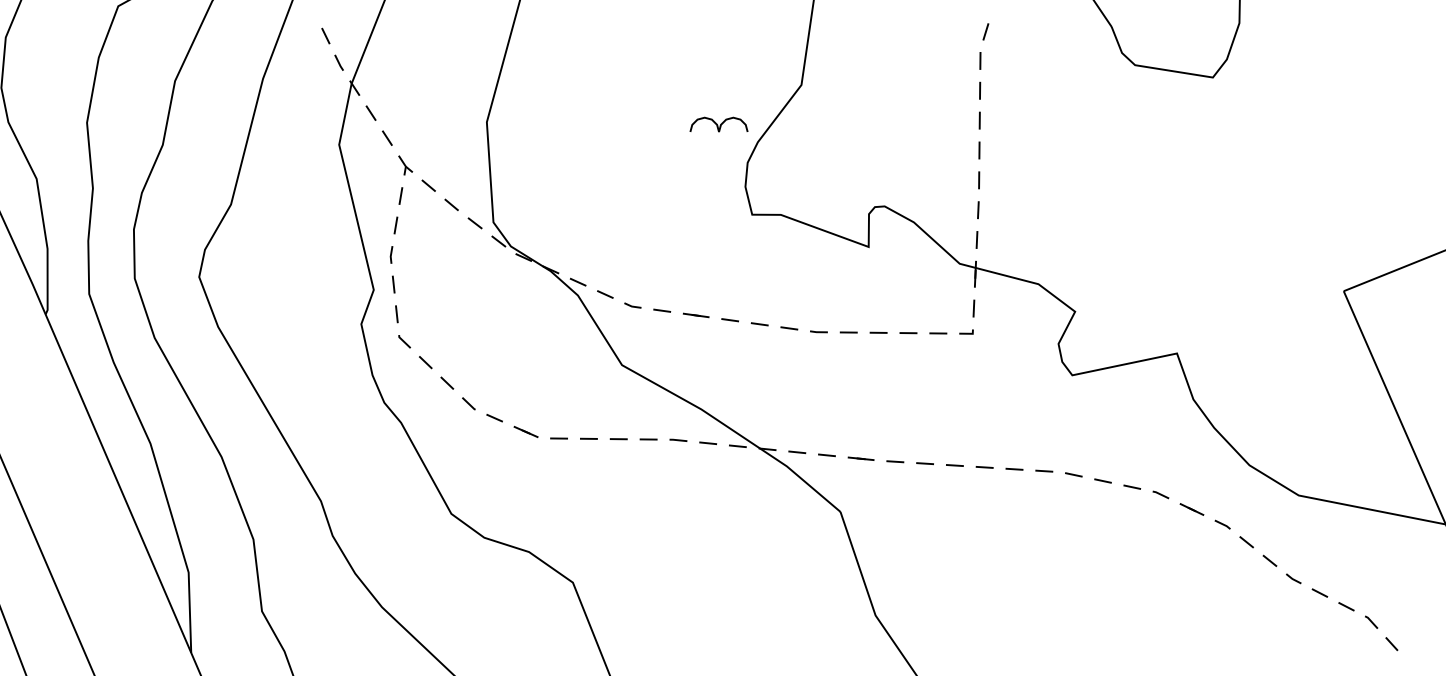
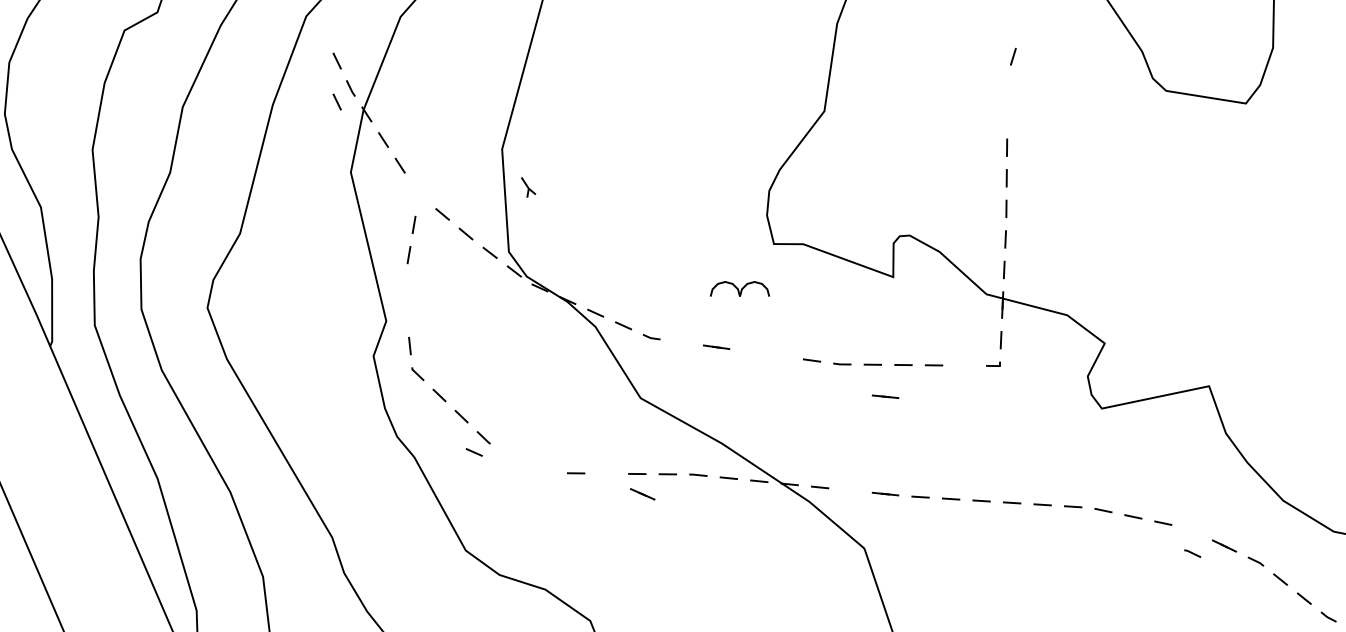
line: (980, 60) -> (1007, 86), removed
line: (325, 75) -> (336, 101), added
line: (980, 90) -> (1007, 116), removed
curve: (717, 124) -> (738, 288), moved
part: (405, 165) -> (528, 187), moved
line: (391, 254) -> (404, 284), removed
line: (393, 284) -> (406, 315), removed
line: (662, 310) -> (682, 342), removed
line: (729, 320) -> (750, 352), removed
line: (759, 324) -> (781, 356), removed
line: (938, 333) -> (964, 365), removed
line: (860, 363) -> (884, 396), added
line: (494, 418) -> (474, 452), moved
line: (525, 431) -> (642, 493), moved
line: (588, 438) -> (606, 473), removed
line: (826, 455) -> (850, 490), removed
line: (1160, 494) -> (1192, 553), moved

